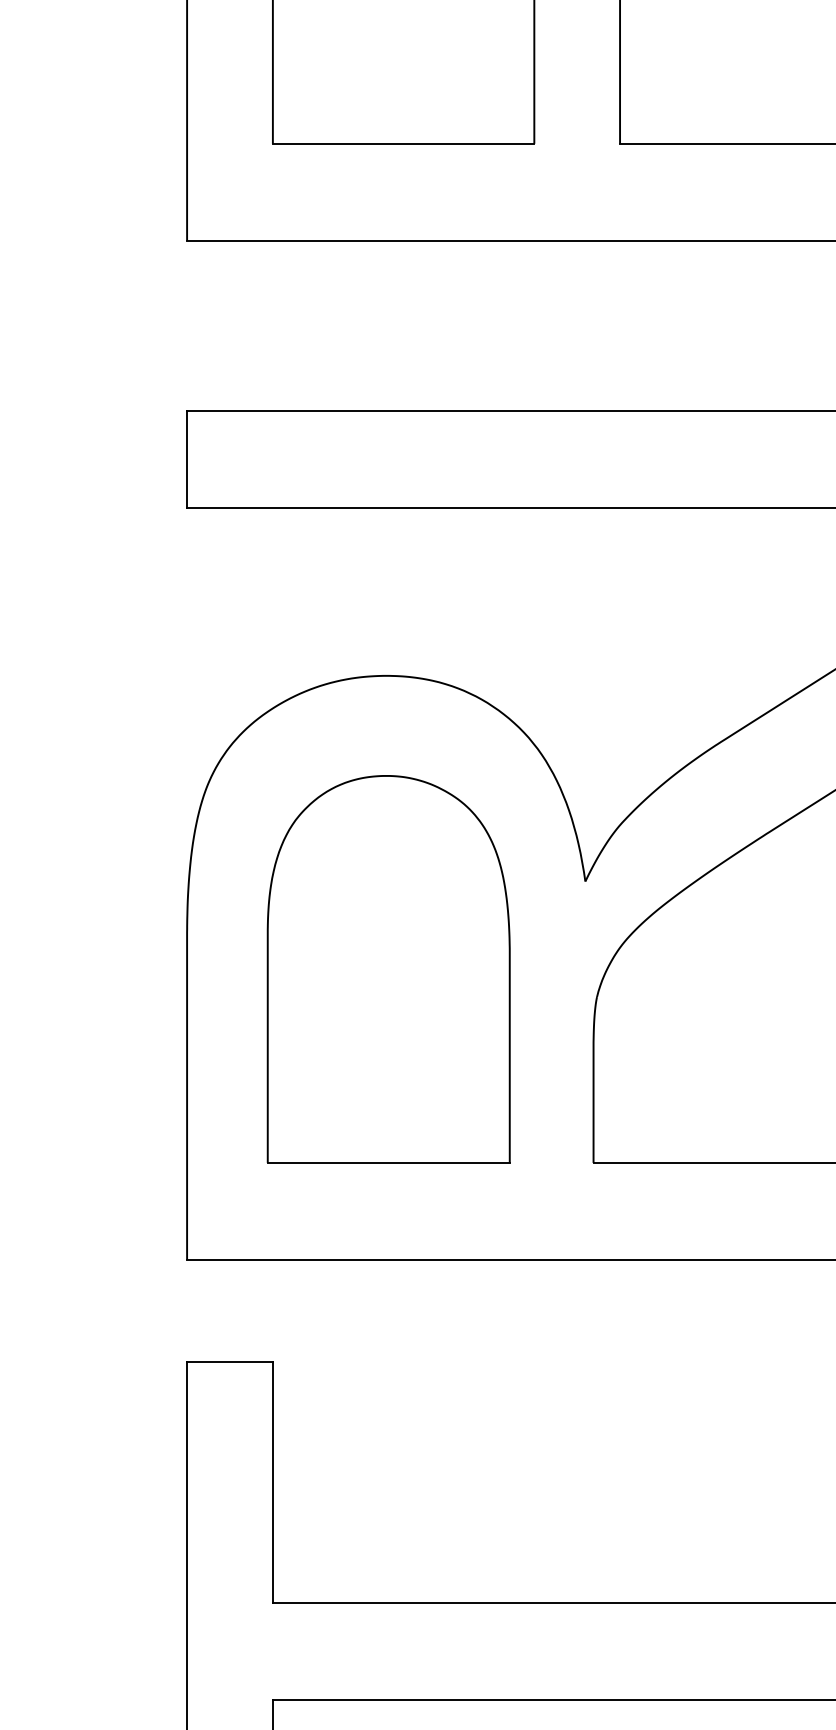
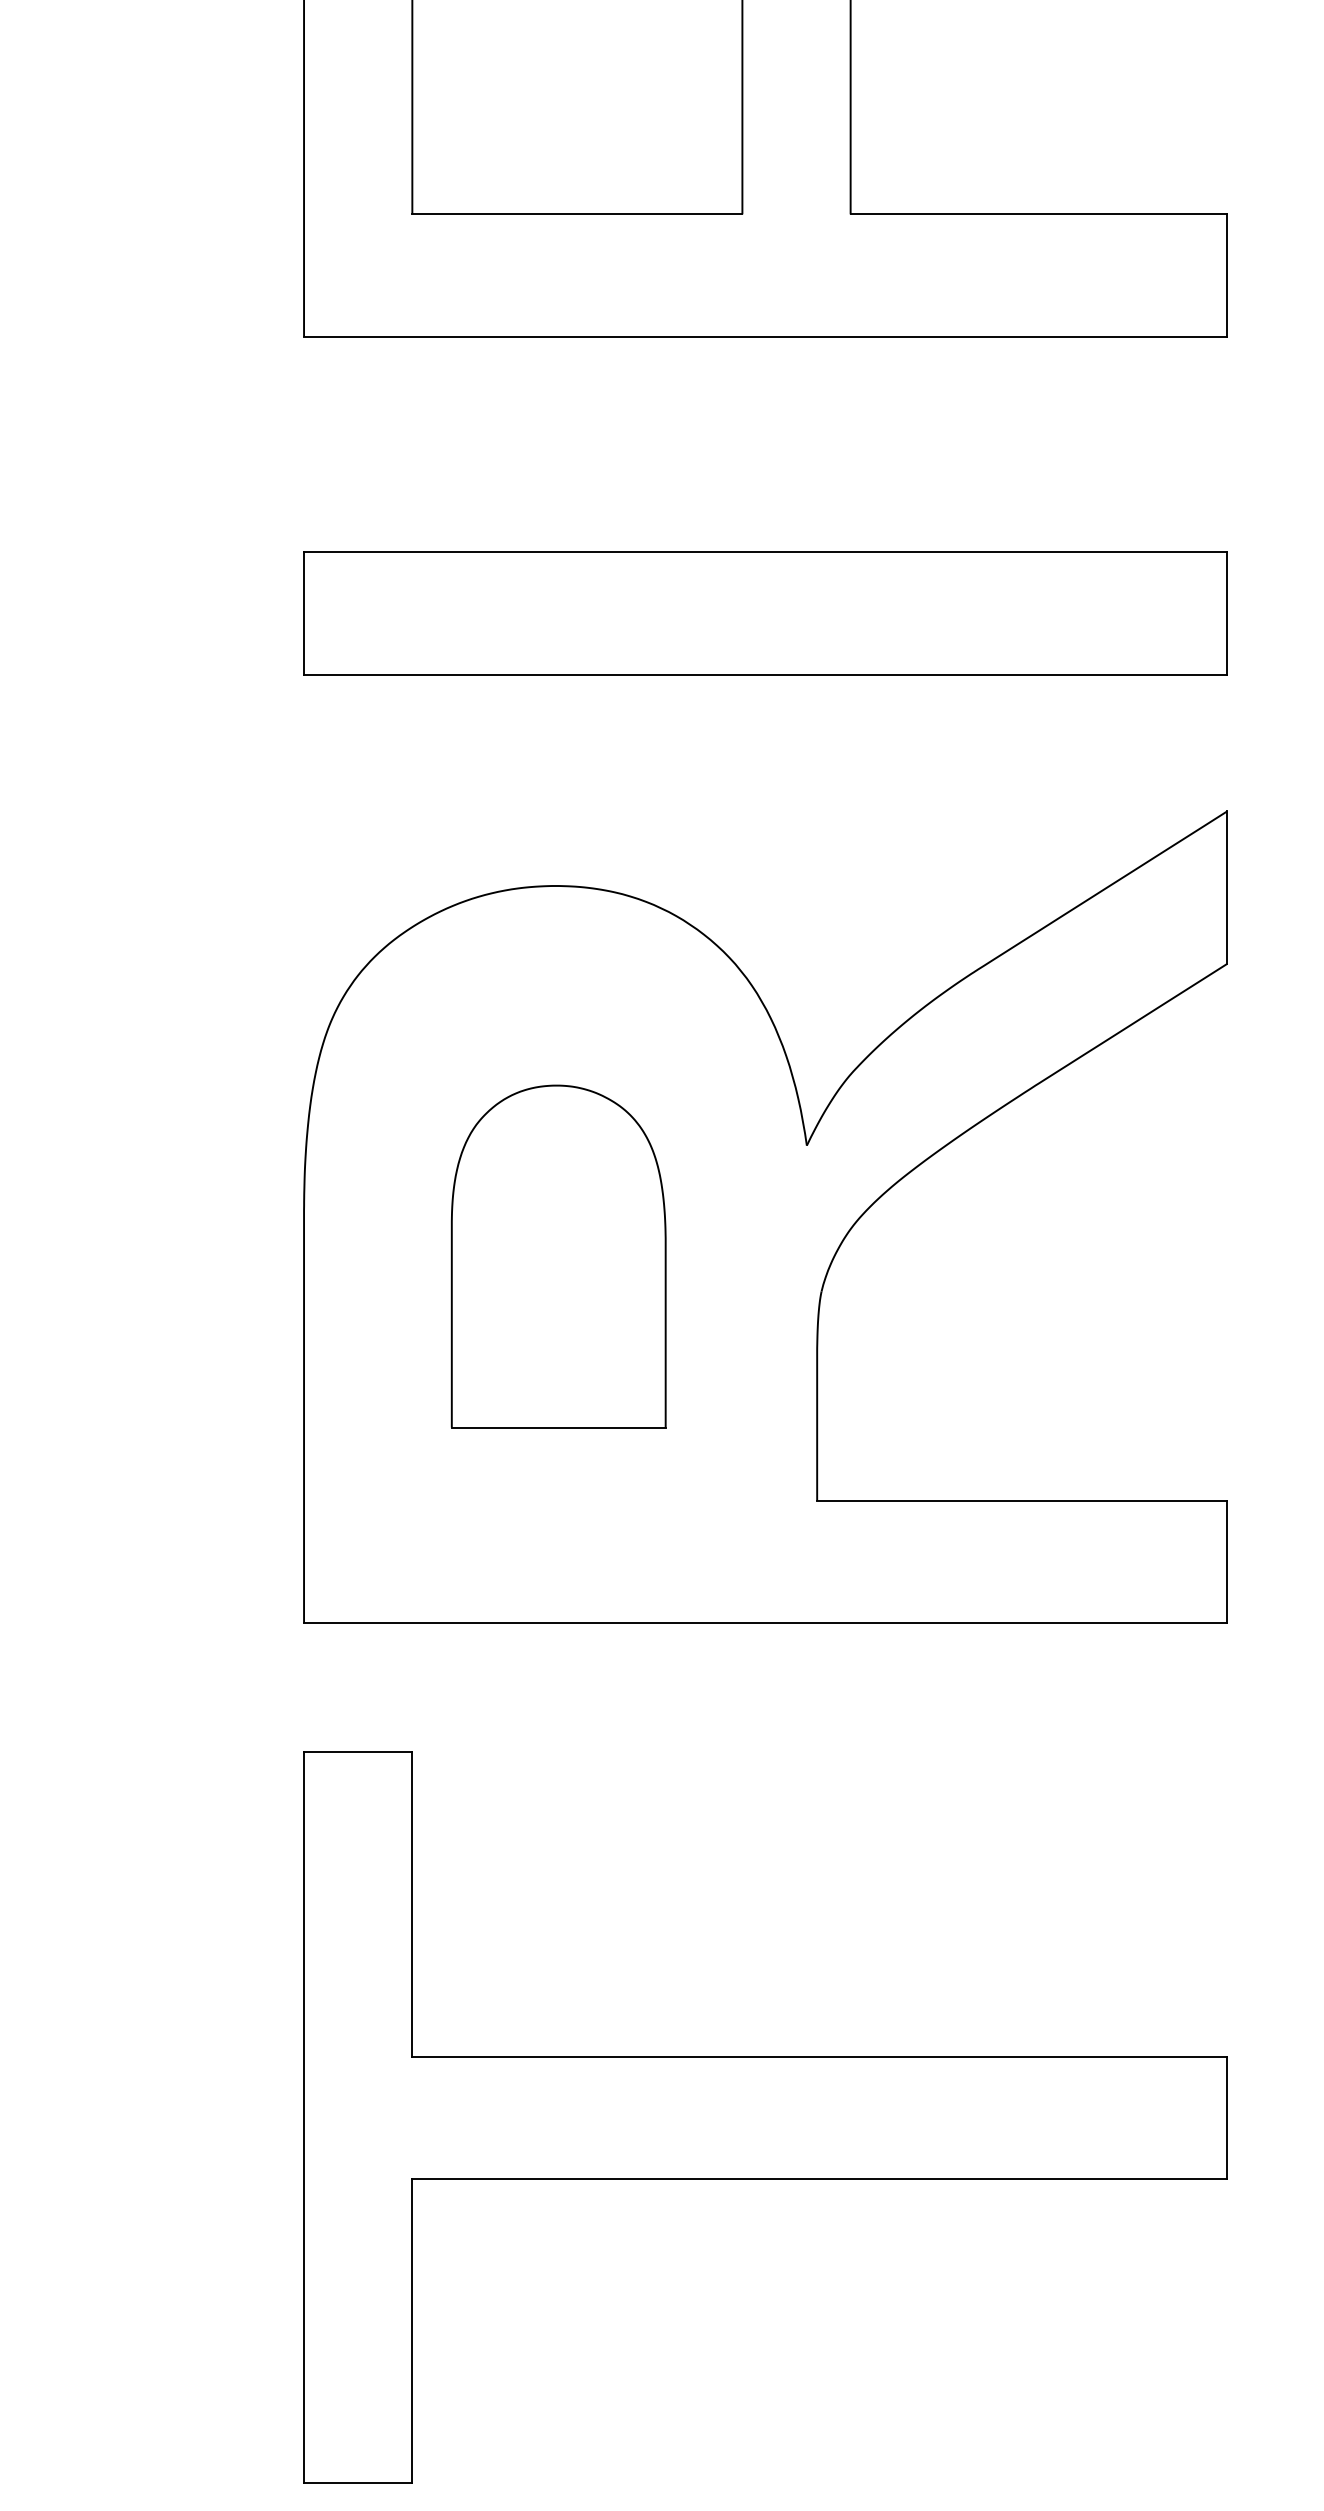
part: (388, 969) -> (558, 1256), size x0.7

